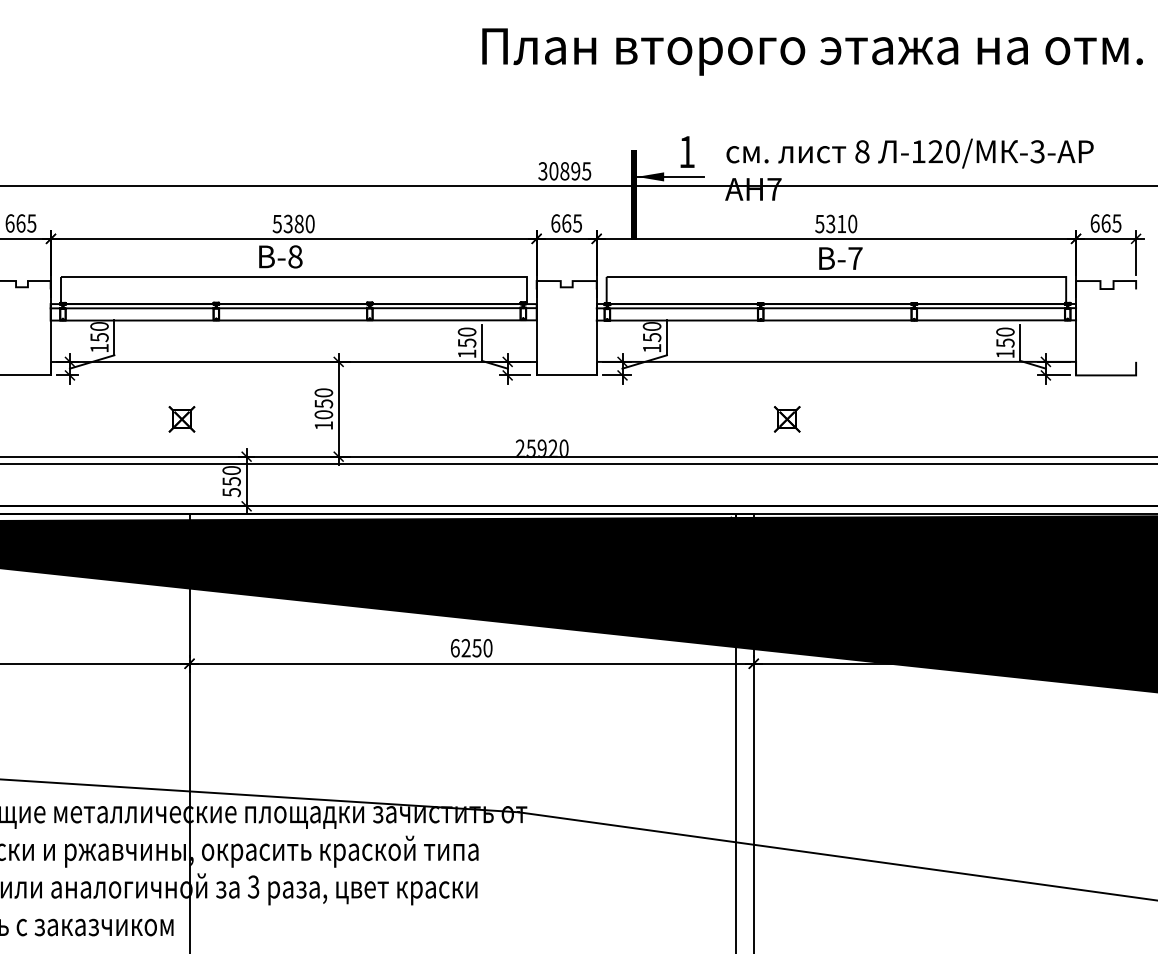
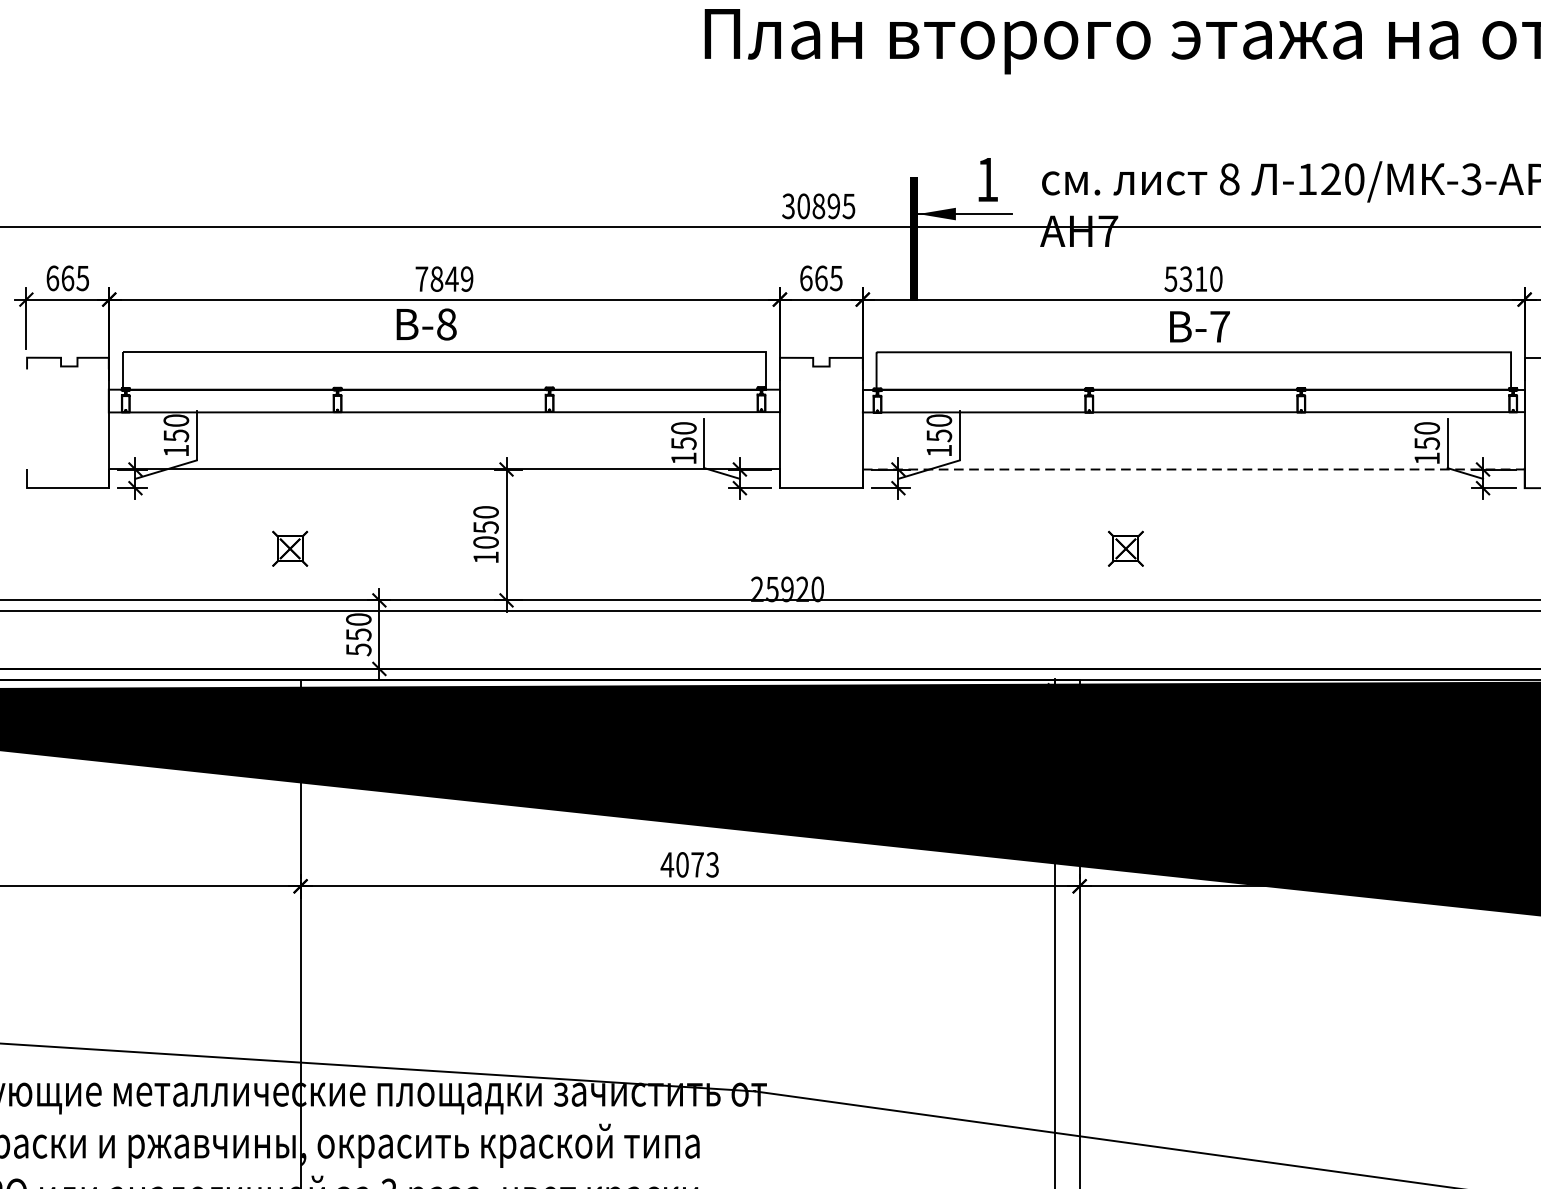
text: (293, 223) -> (444, 278), 5380 -> 7849
line: (293, 308) -> (444, 395), removed
line: (836, 308) -> (1193, 395), removed
line: (836, 361) -> (1193, 468), solid -> dashed
text: (471, 648) -> (689, 865), 6250 -> 4073

